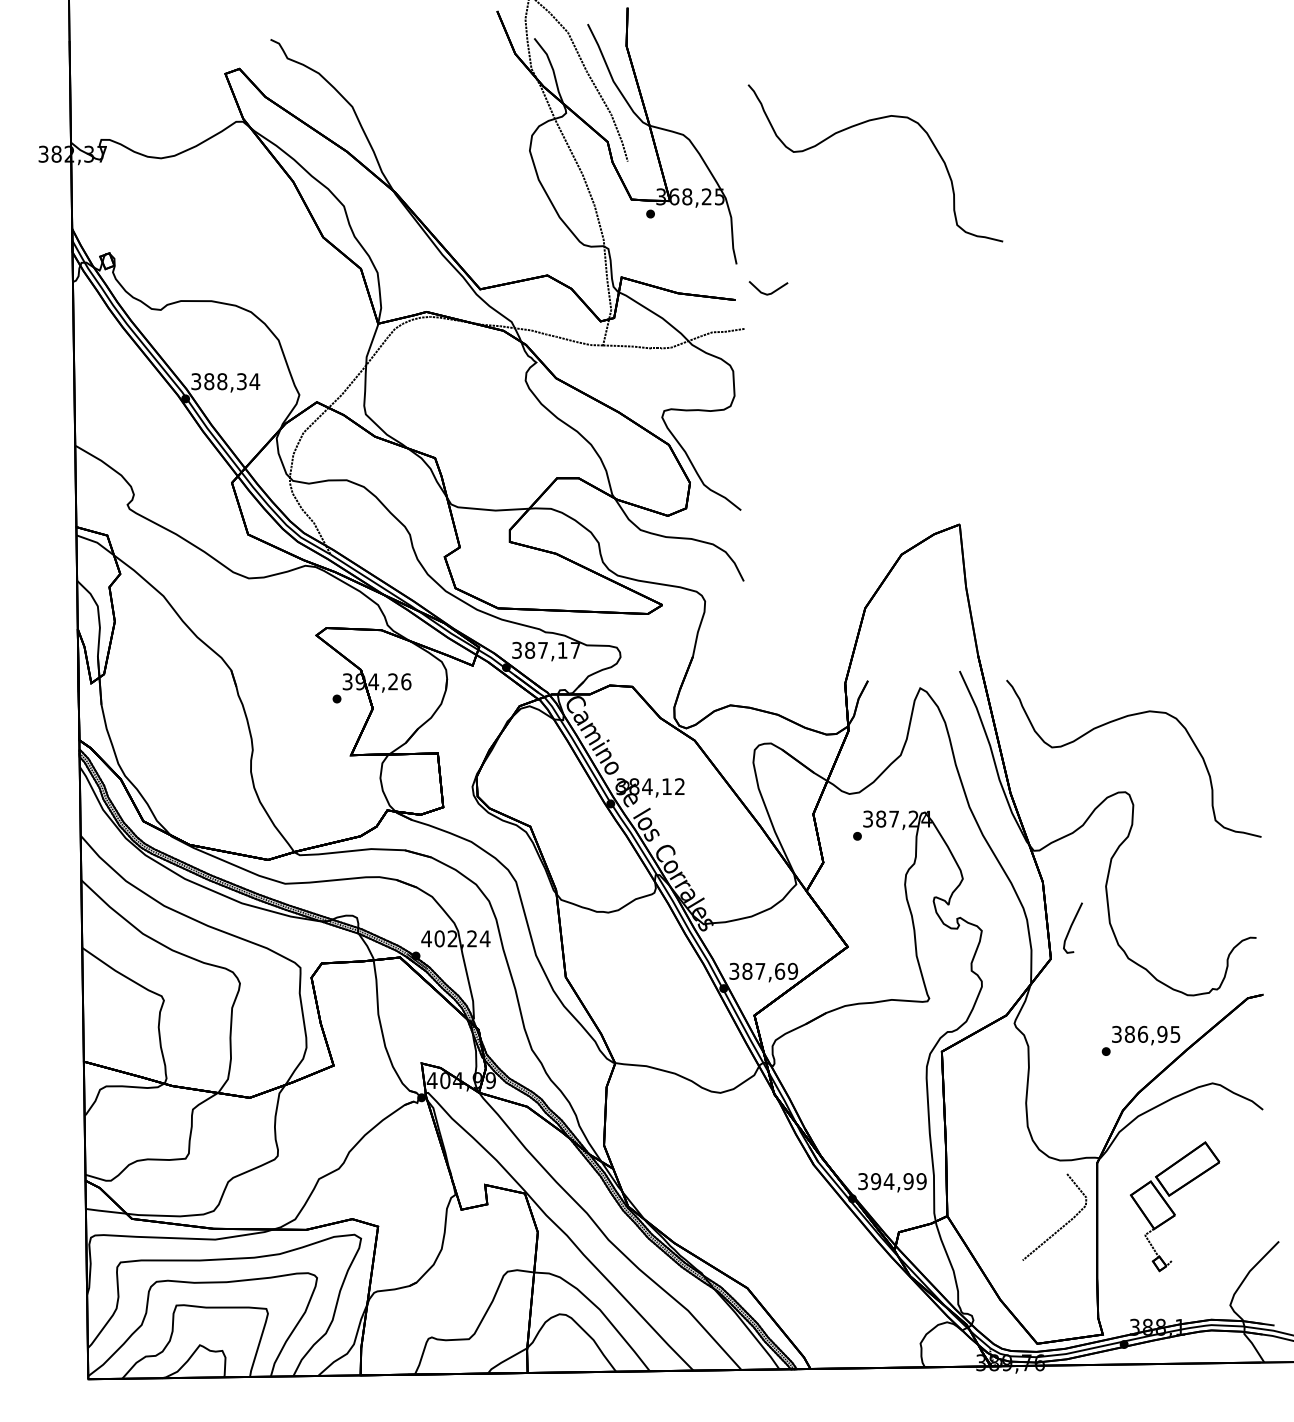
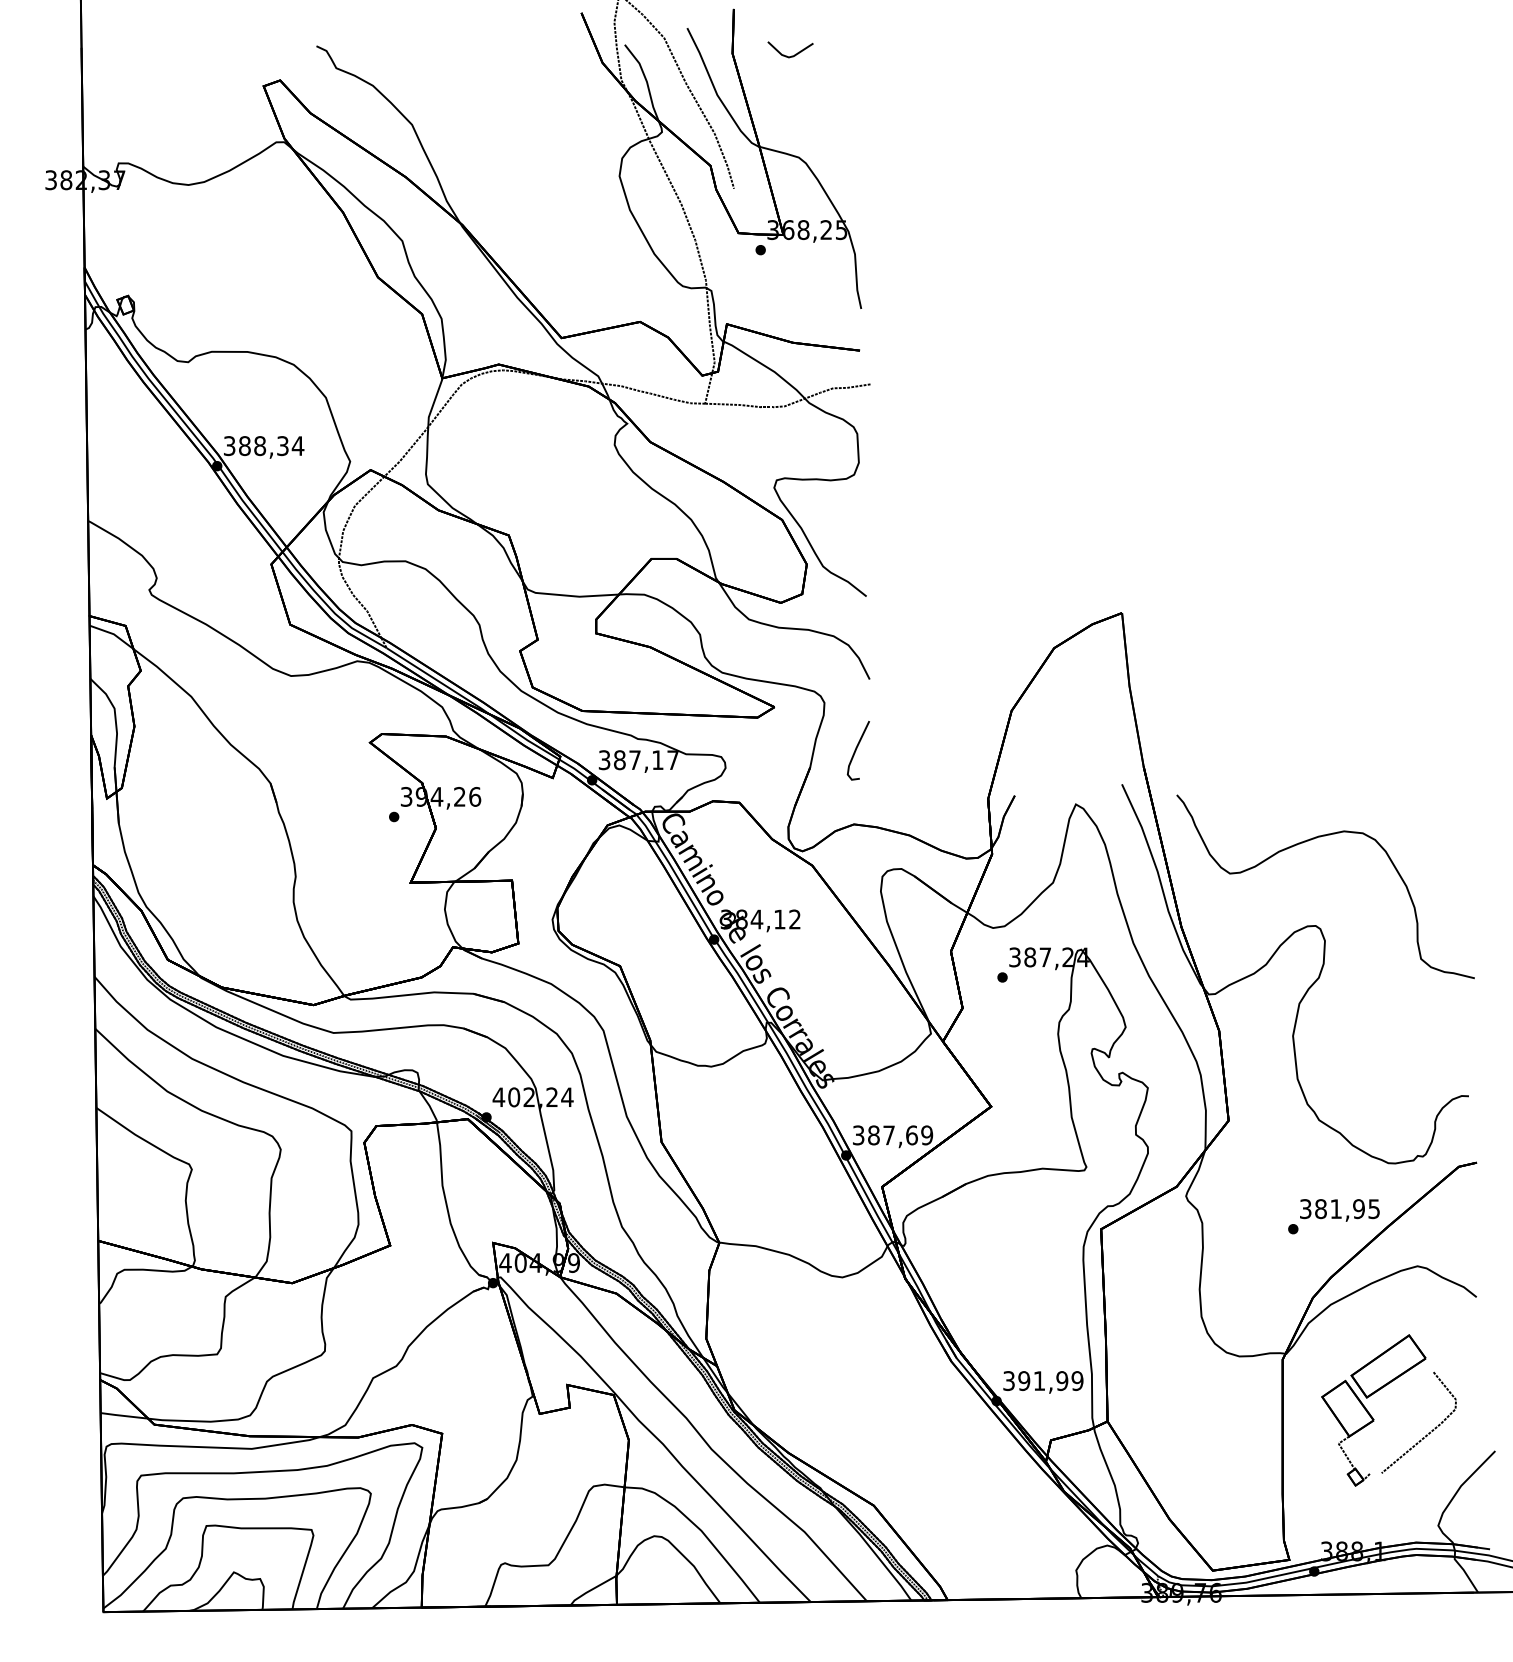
curve: (863, 123) -> (1009, 144), removed
part: (769, 293) -> (791, 55), moved
curve: (1071, 927) -> (856, 750), moved
text: (1143, 1034) -> (1336, 1209), 386,95 -> 381,95
text: (889, 1181) -> (1039, 1380), 394,99 -> 391,99
line: (1062, 1225) -> (1428, 1432), moved

